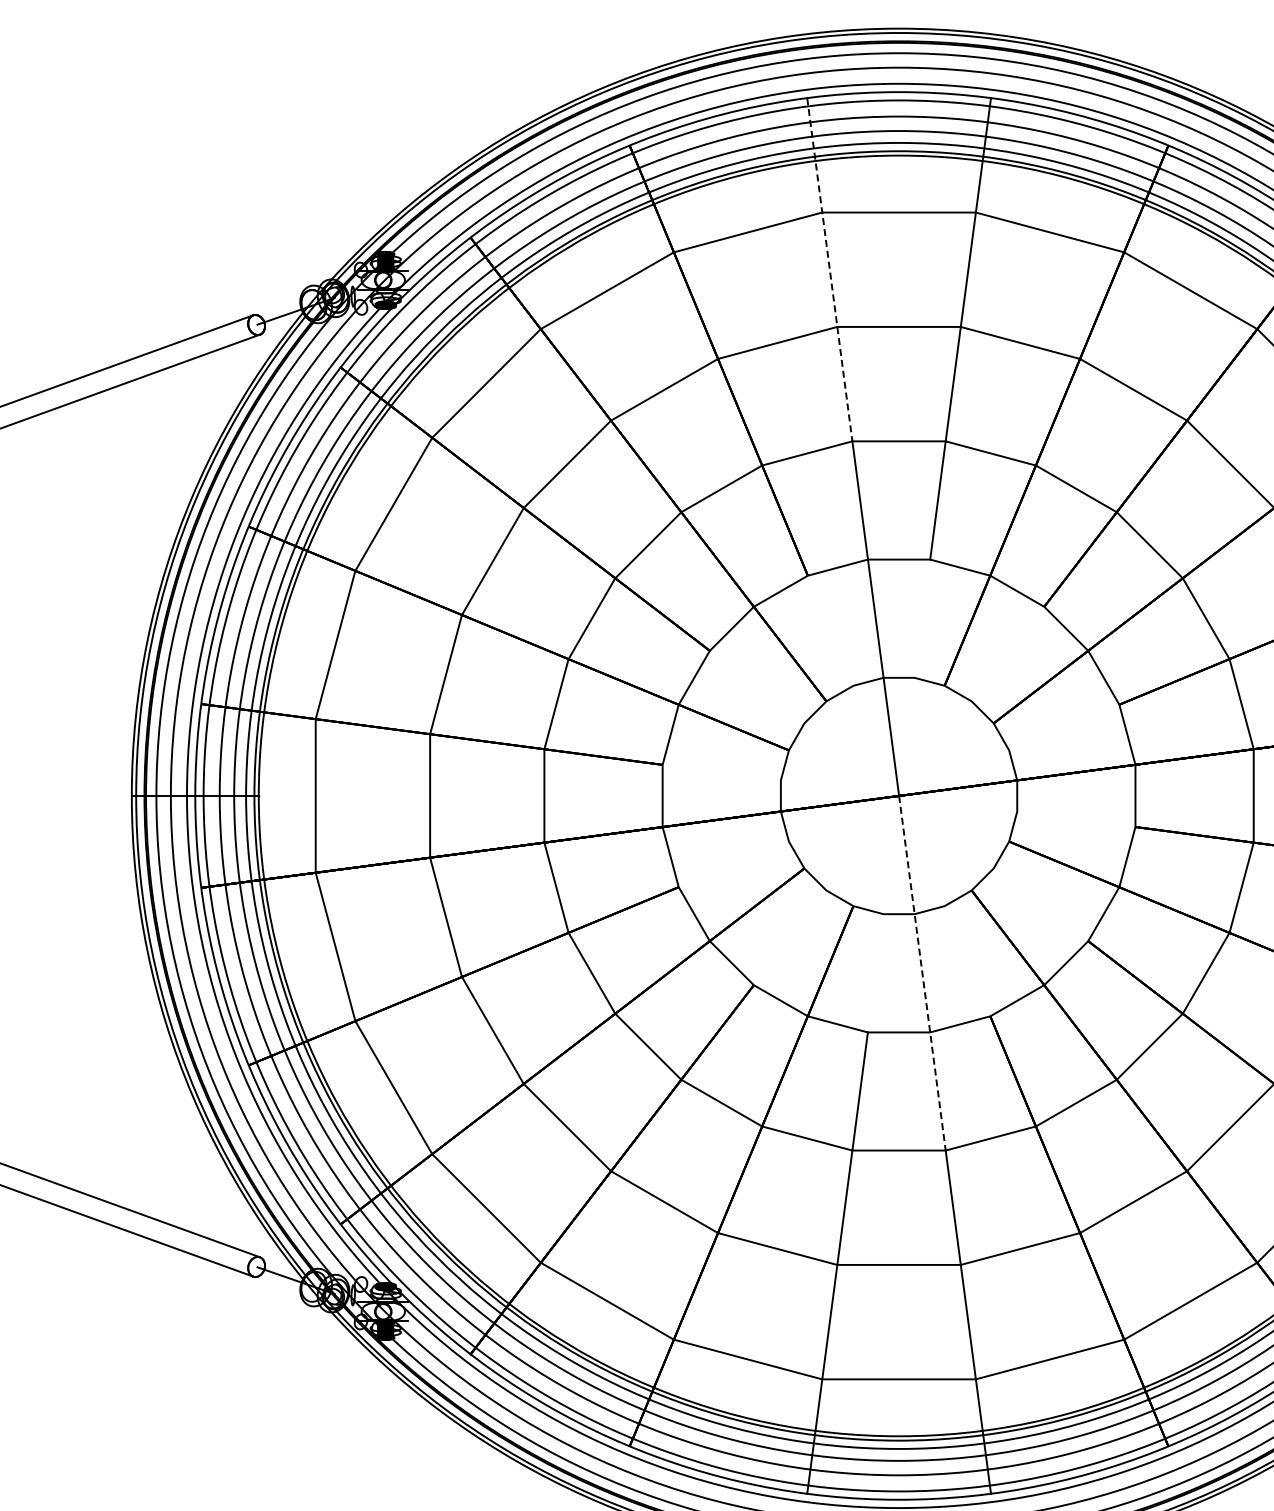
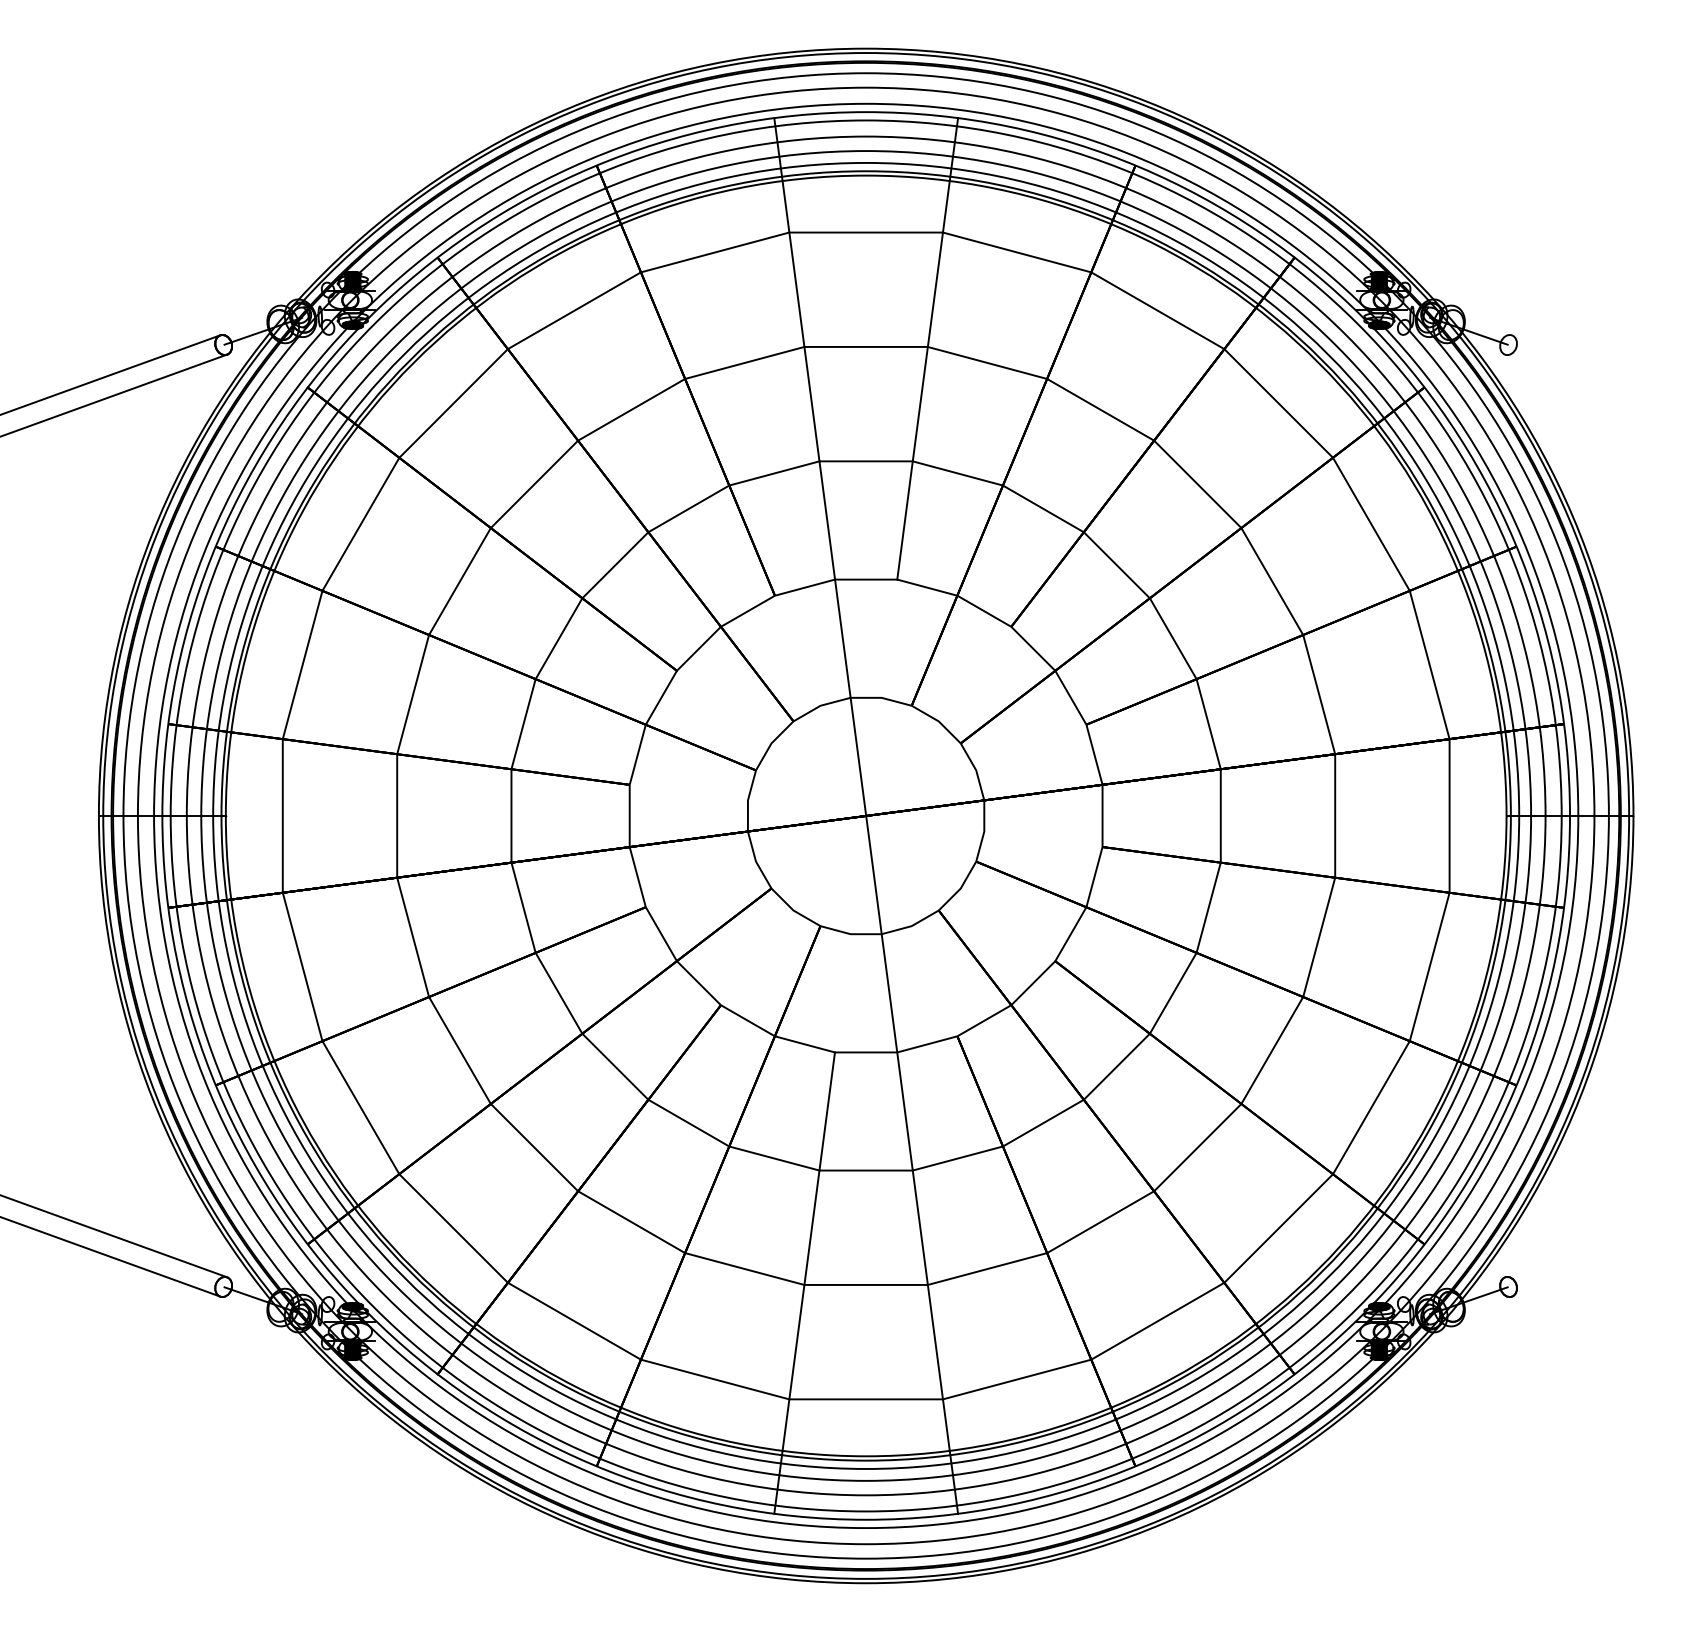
line: (829, 270) -> (796, 290), dashed -> solid
line: (922, 973) -> (889, 993), dashed -> solid

